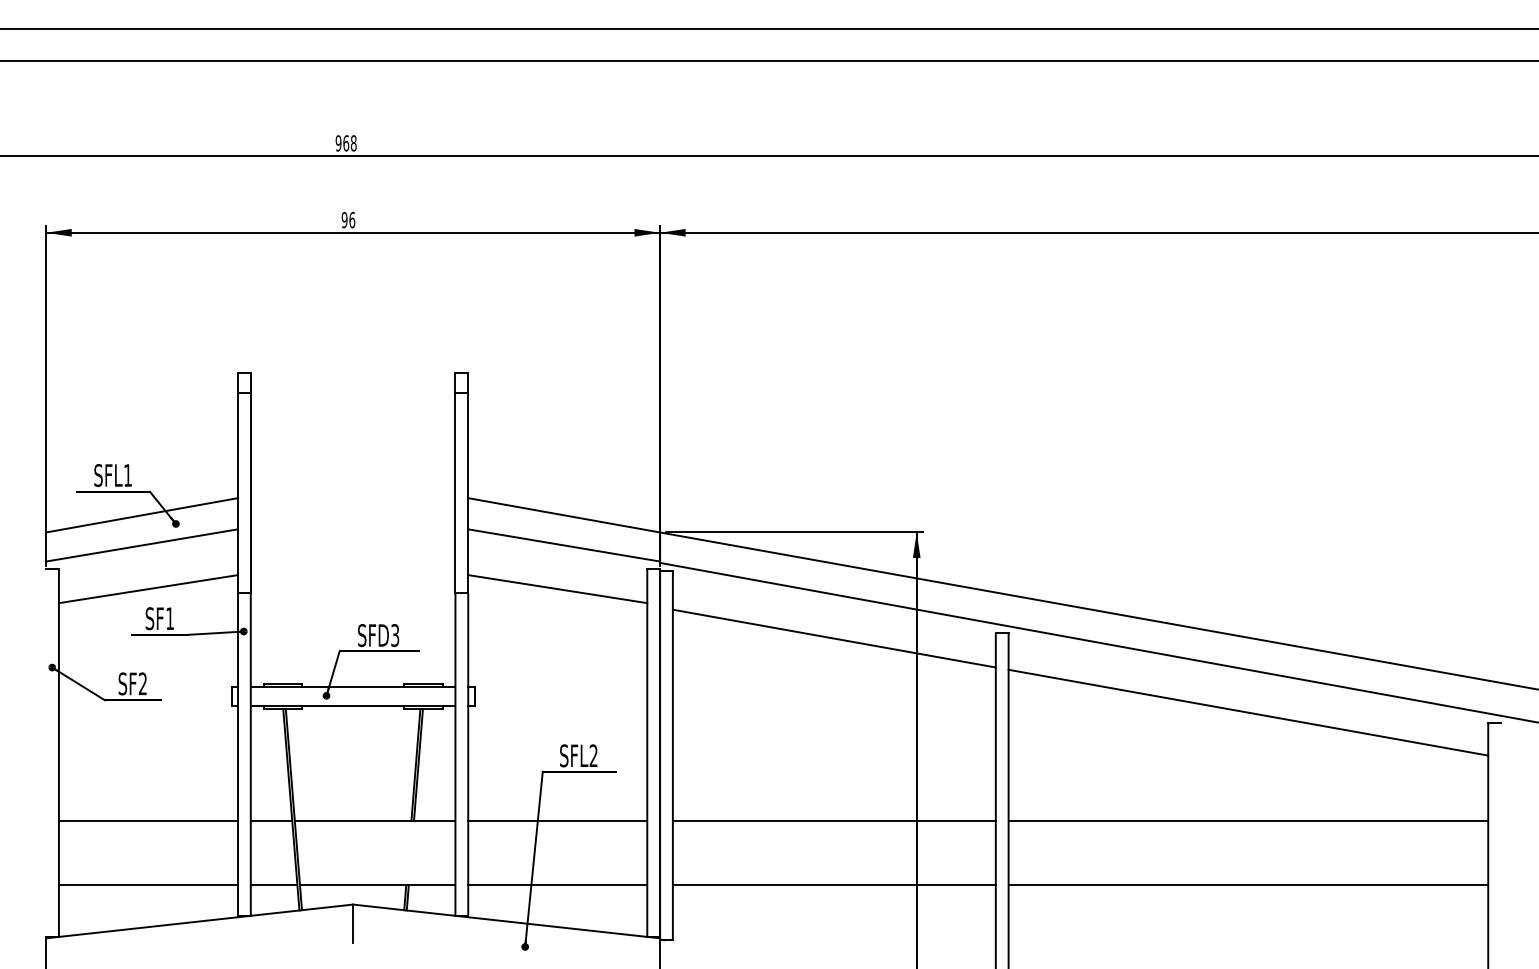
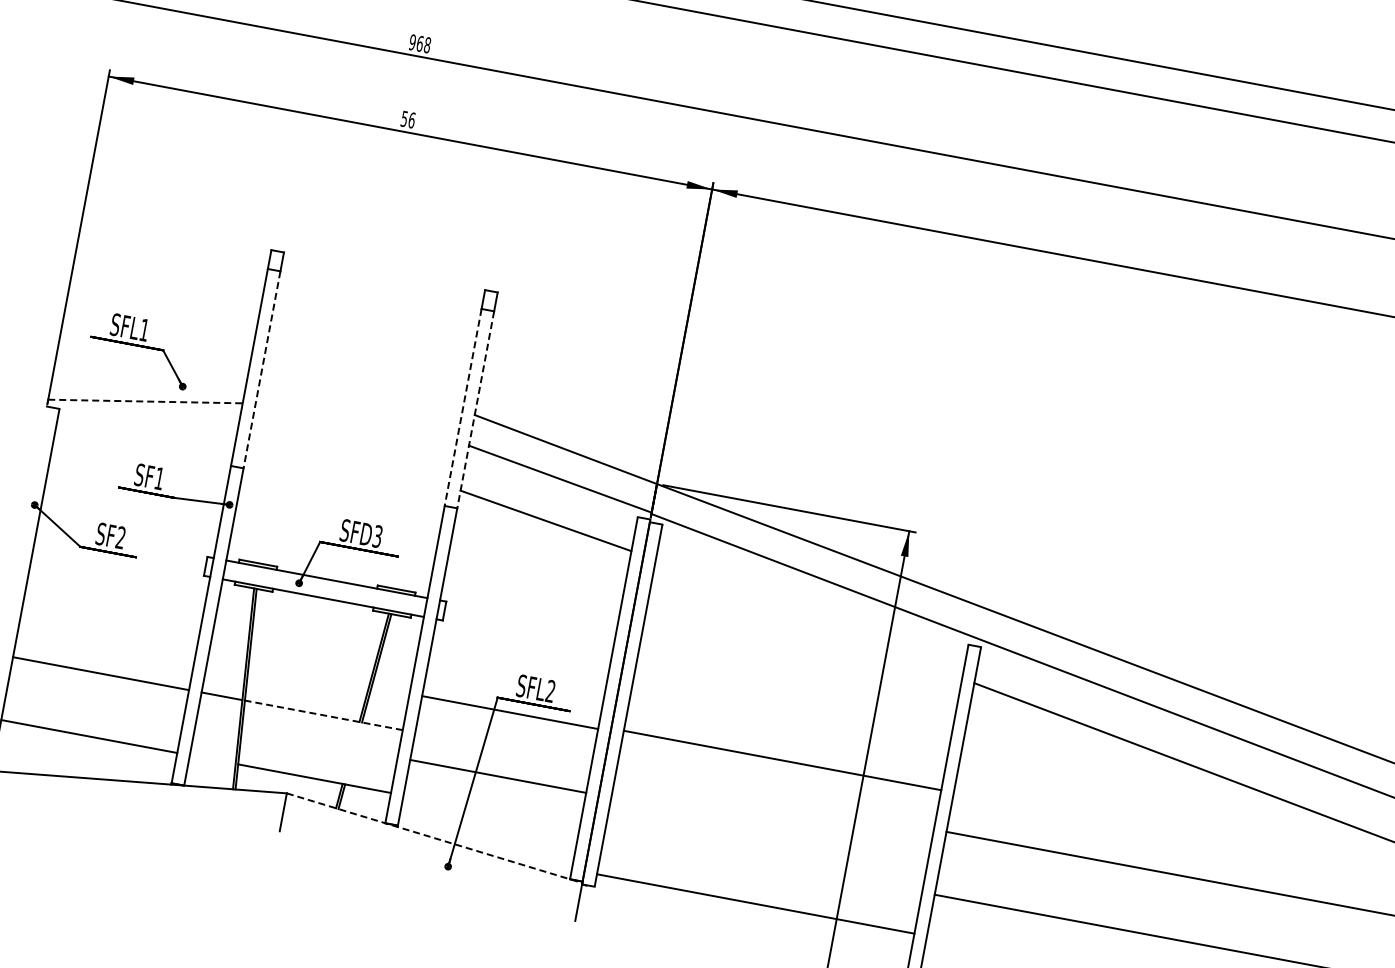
text: (344, 219) -> (404, 118), 96 -> 56
line: (250, 493) -> (261, 370), solid -> dashed
line: (455, 493) -> (463, 408), solid -> dashed
line: (468, 493) -> (475, 410), solid -> dashed
line: (142, 515) -> (151, 372), removed
line: (142, 545) -> (145, 401), solid -> dashed
line: (148, 589) -> (143, 446), removed
line: (833, 638) -> (807, 620), removed
line: (374, 821) -> (323, 715), solid -> dashed
line: (557, 821) -> (509, 712), moved
line: (833, 821) -> (781, 760), moved
line: (273, 885) -> (212, 759), removed
line: (557, 885) -> (497, 776), moved
line: (833, 885) -> (754, 904), moved
line: (507, 921) -> (435, 838), solid -> dashed

